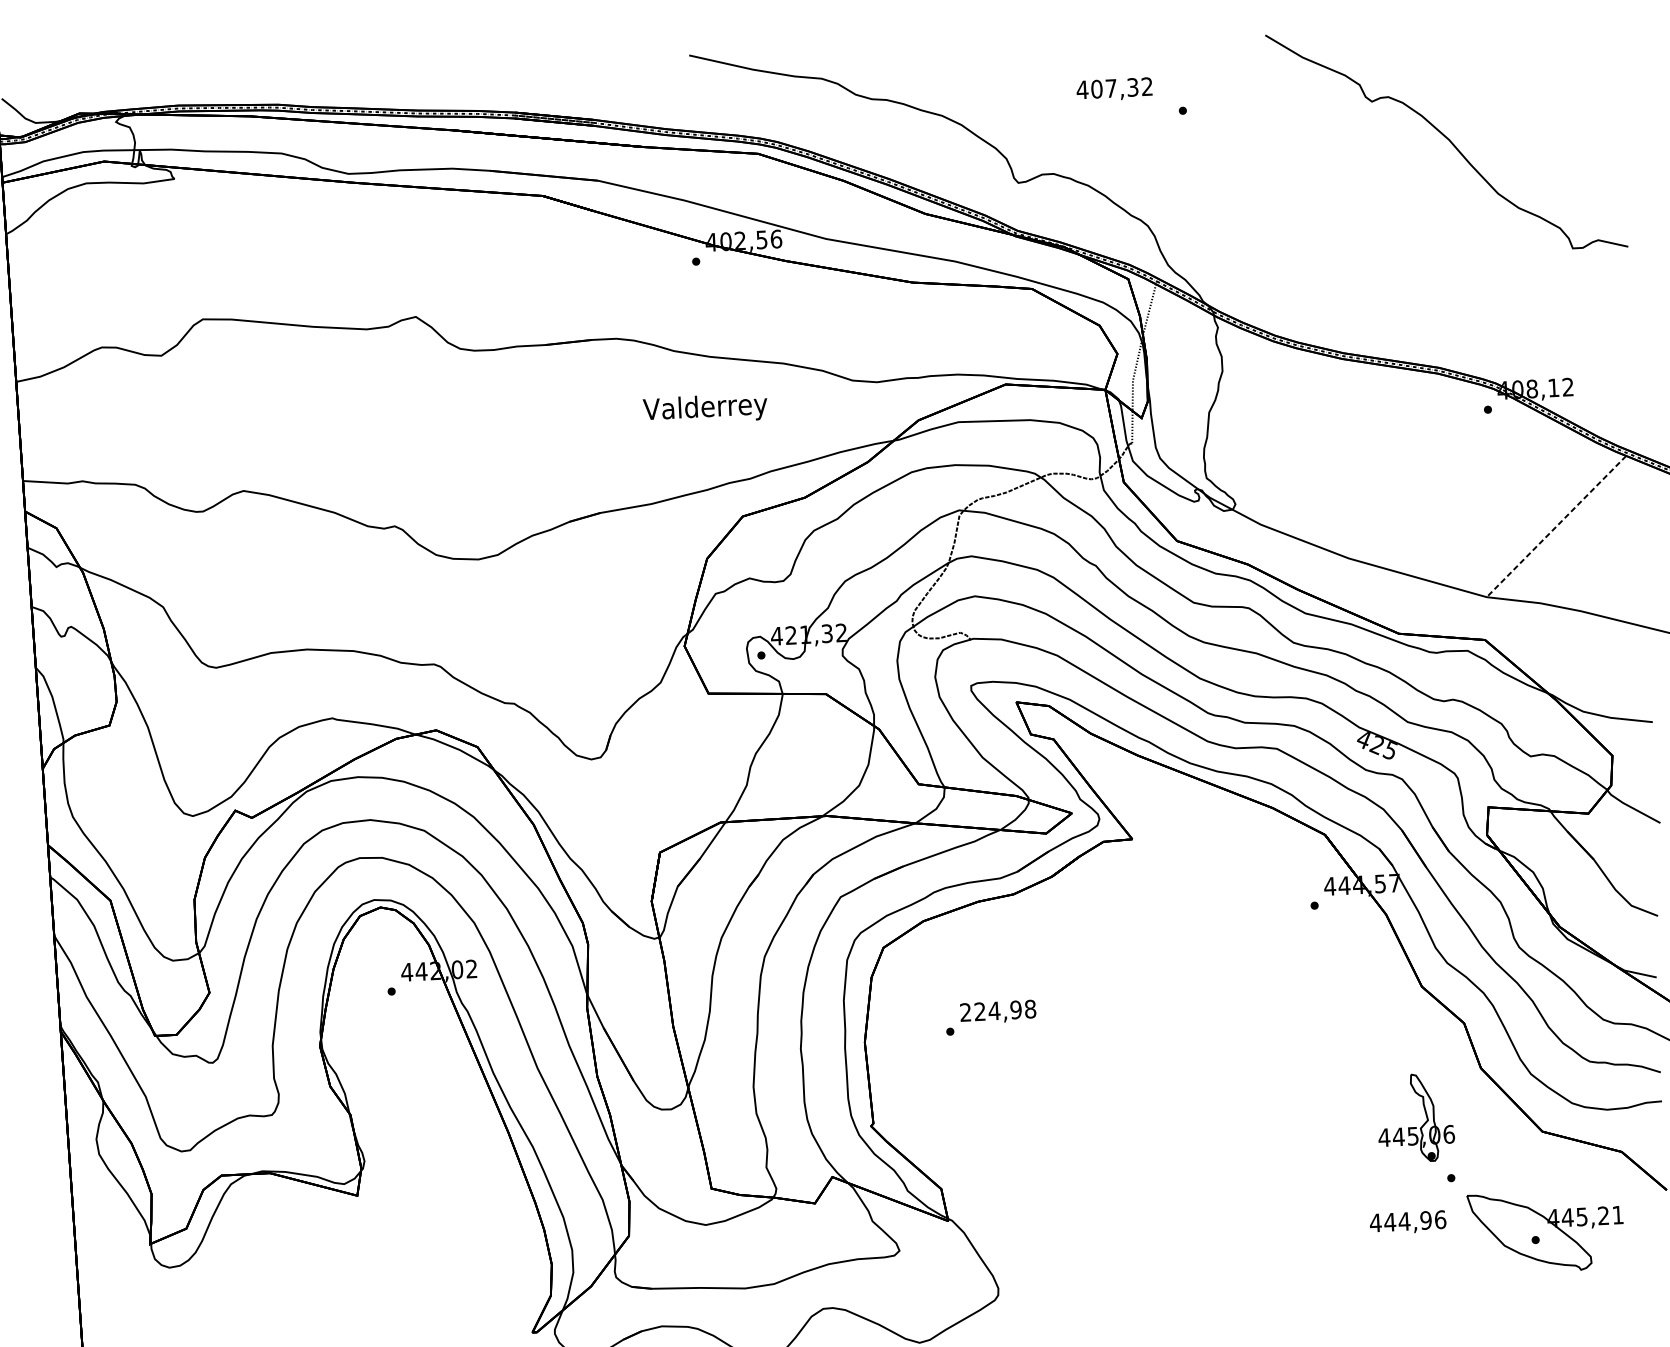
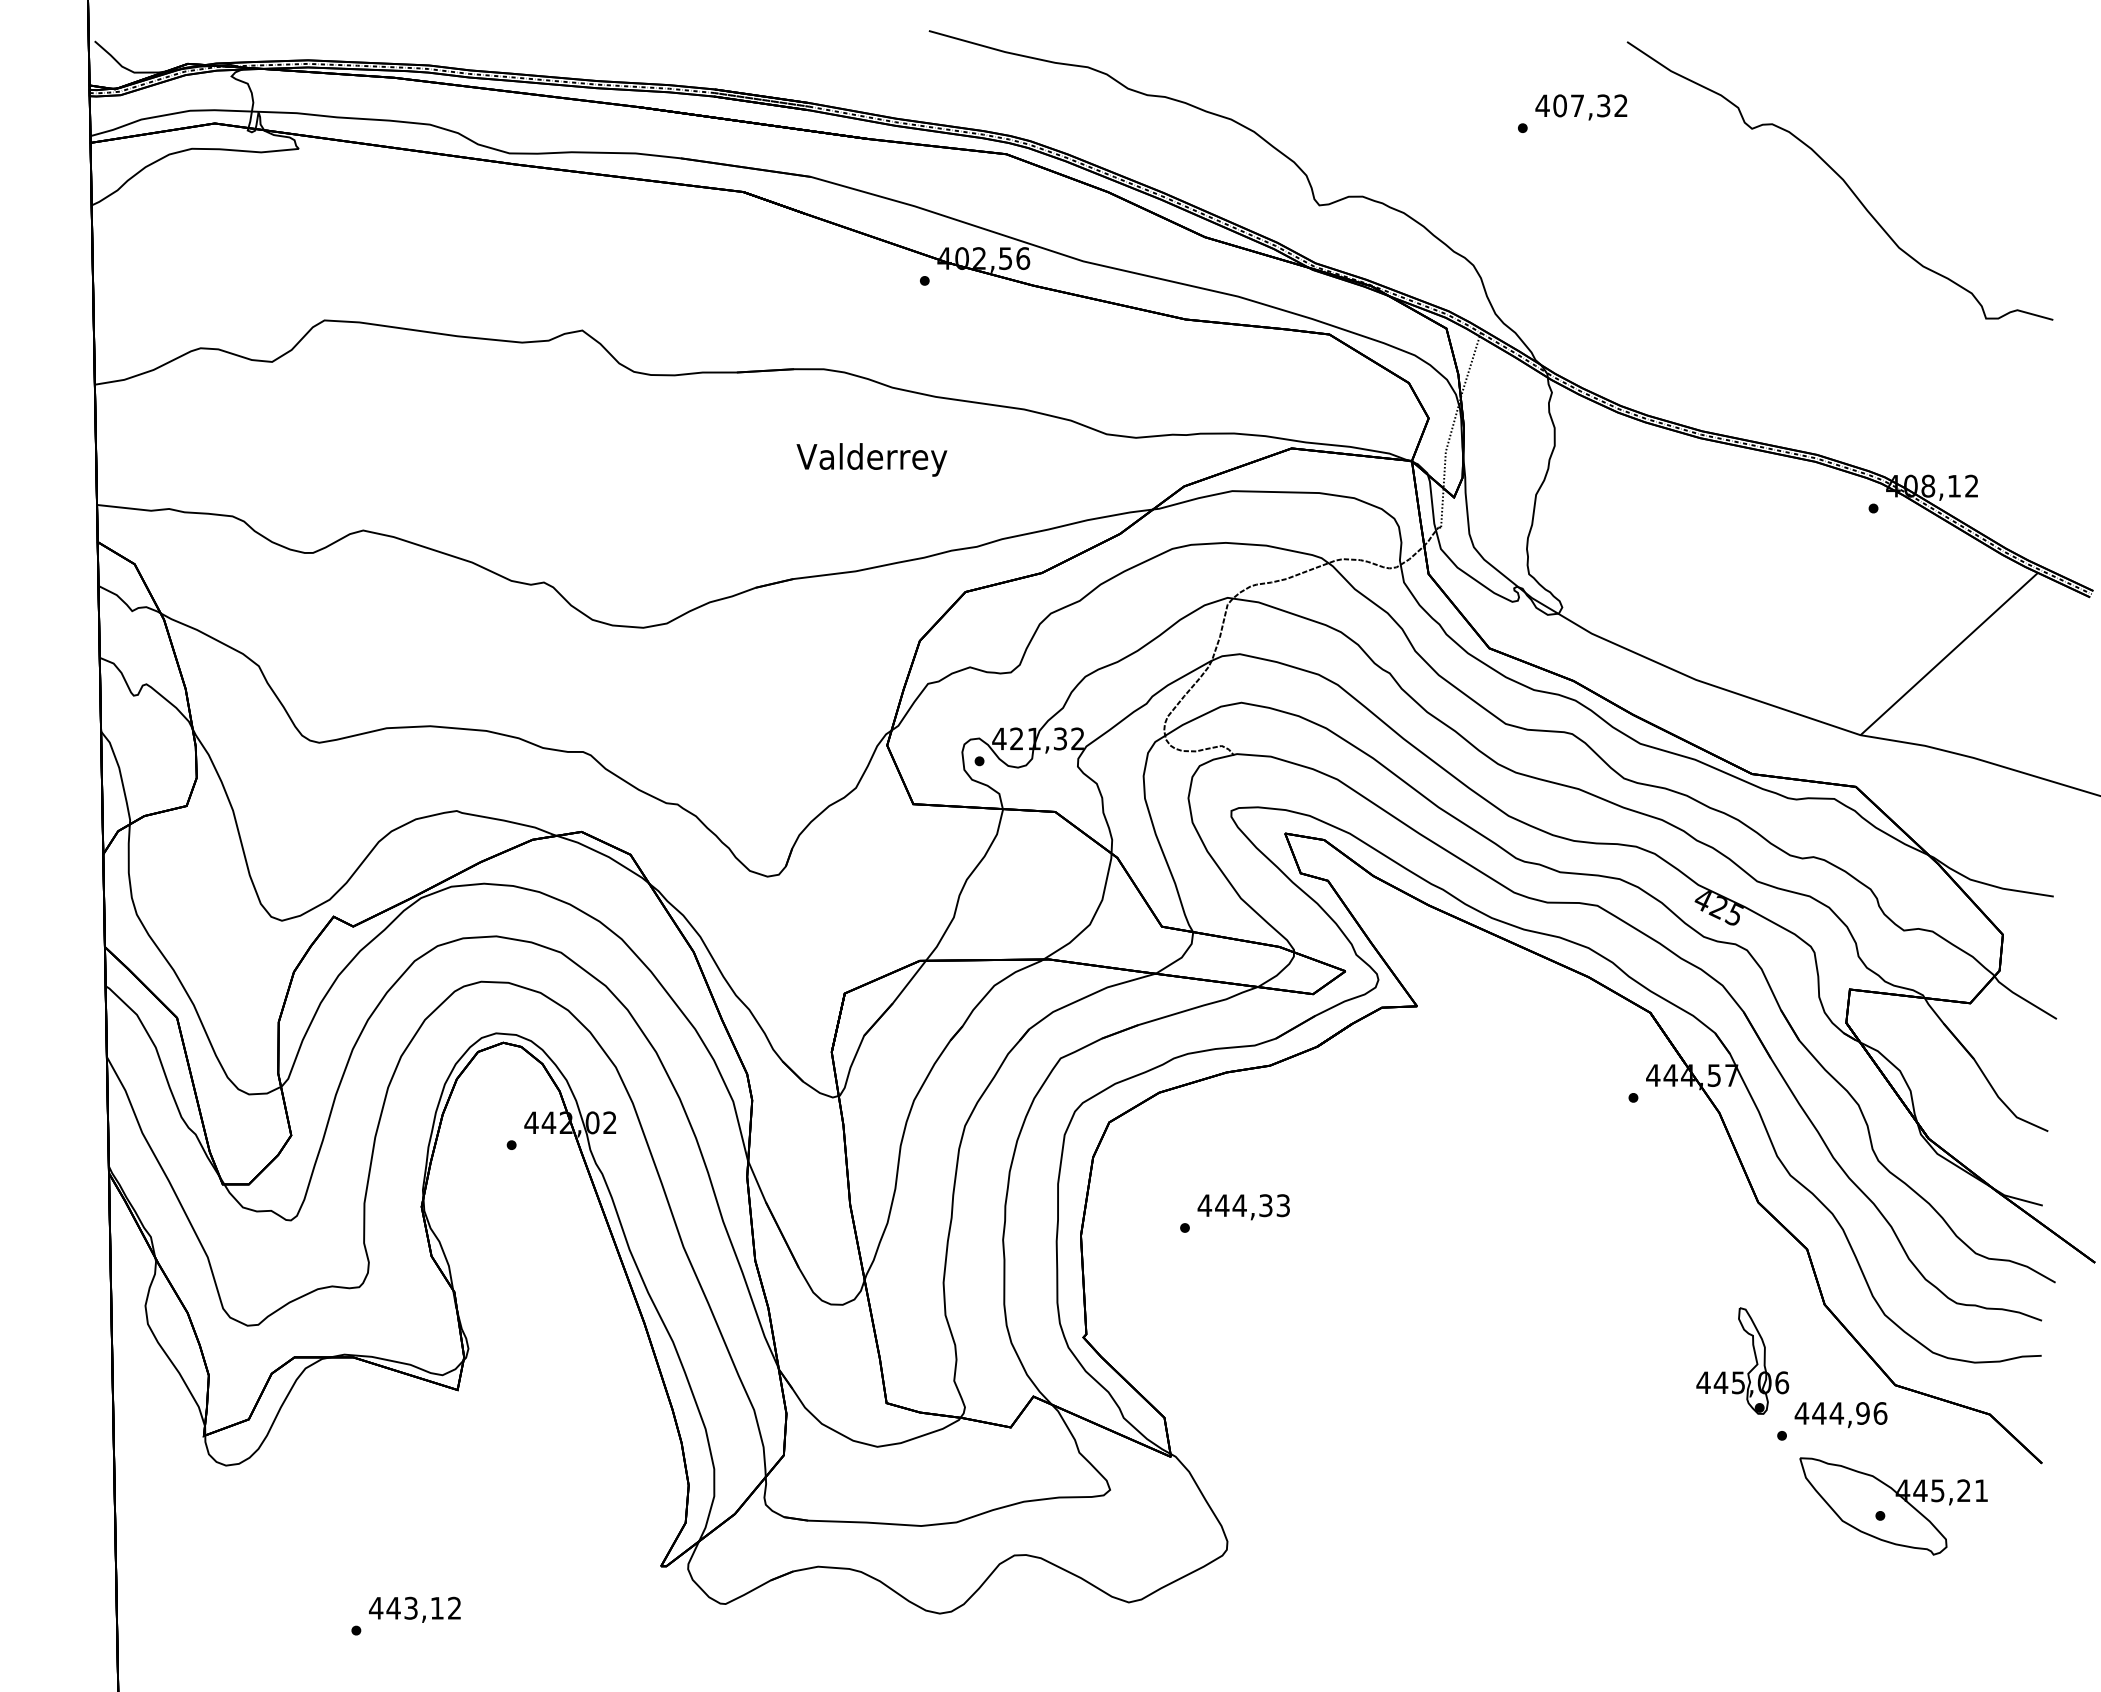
text: (1114, 89) -> (1581, 107), moved
text: (705, 408) -> (871, 459), moved
line: (1555, 526) -> (1948, 654), dashed -> solid
text: (997, 1010) -> (1243, 1205), 224,98 -> 444,33
text: (1407, 1223) -> (1840, 1415), moved

